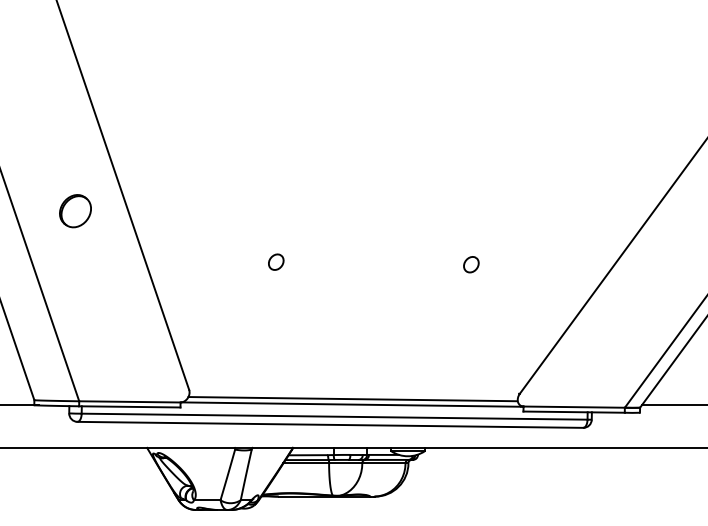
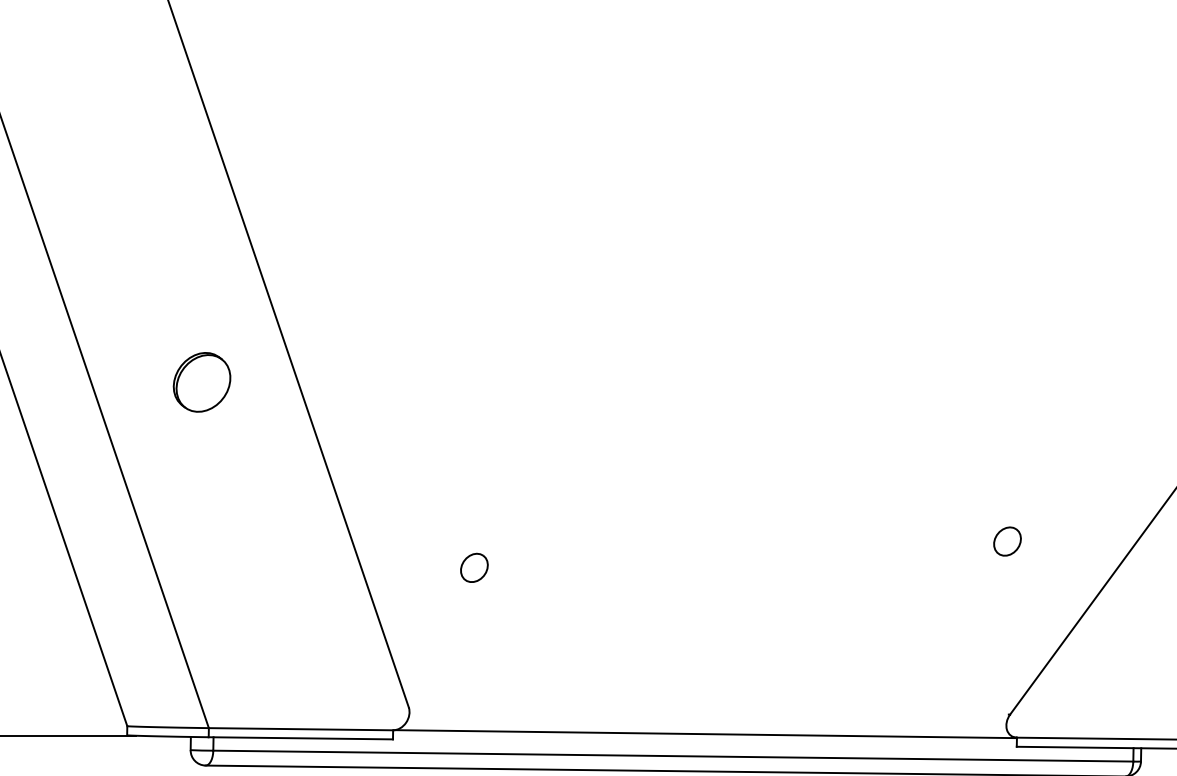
part: (276, 261) -> (474, 566), moved
part: (471, 264) -> (1007, 541), moved
line: (352, 399) -> (705, 724), removed

